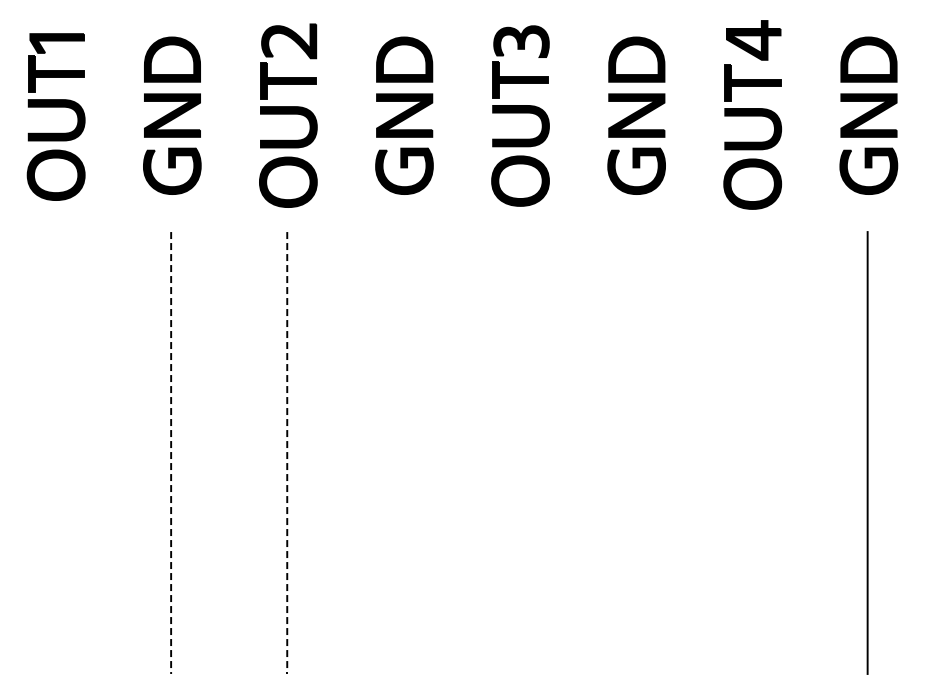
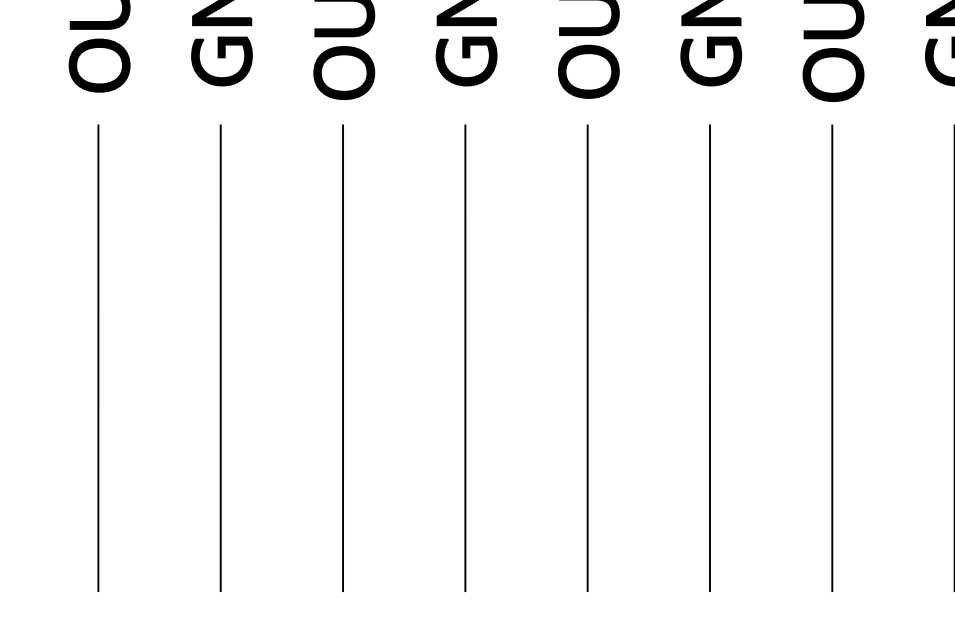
line: (55, 452) -> (98, 357), added
line: (403, 452) -> (465, 357), added
line: (519, 452) -> (587, 357), added
line: (635, 452) -> (710, 357), added
line: (751, 452) -> (832, 357), added
line: (171, 453) -> (221, 358), dashed -> solid
line: (287, 453) -> (343, 358), dashed -> solid

